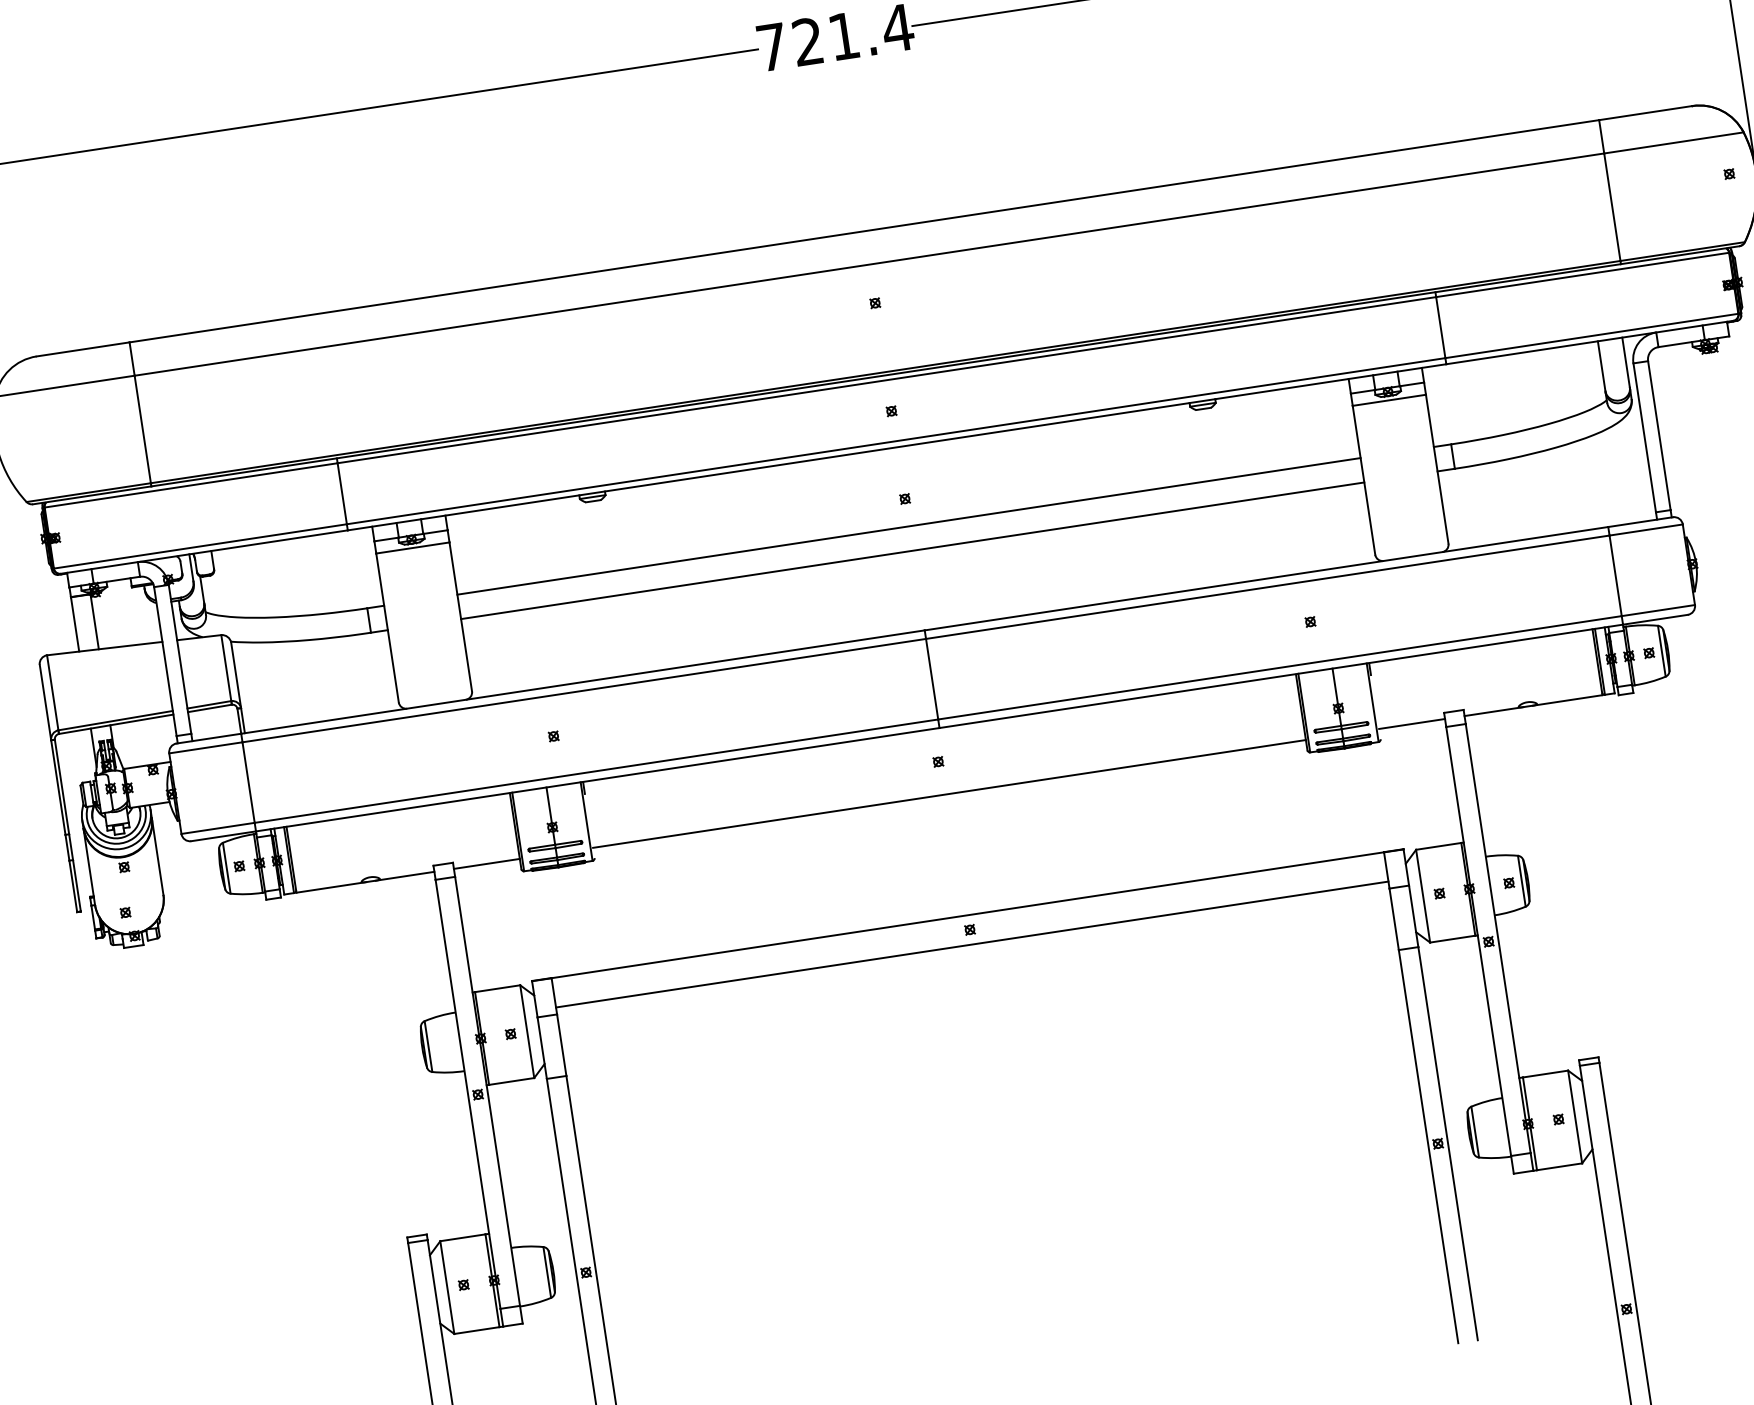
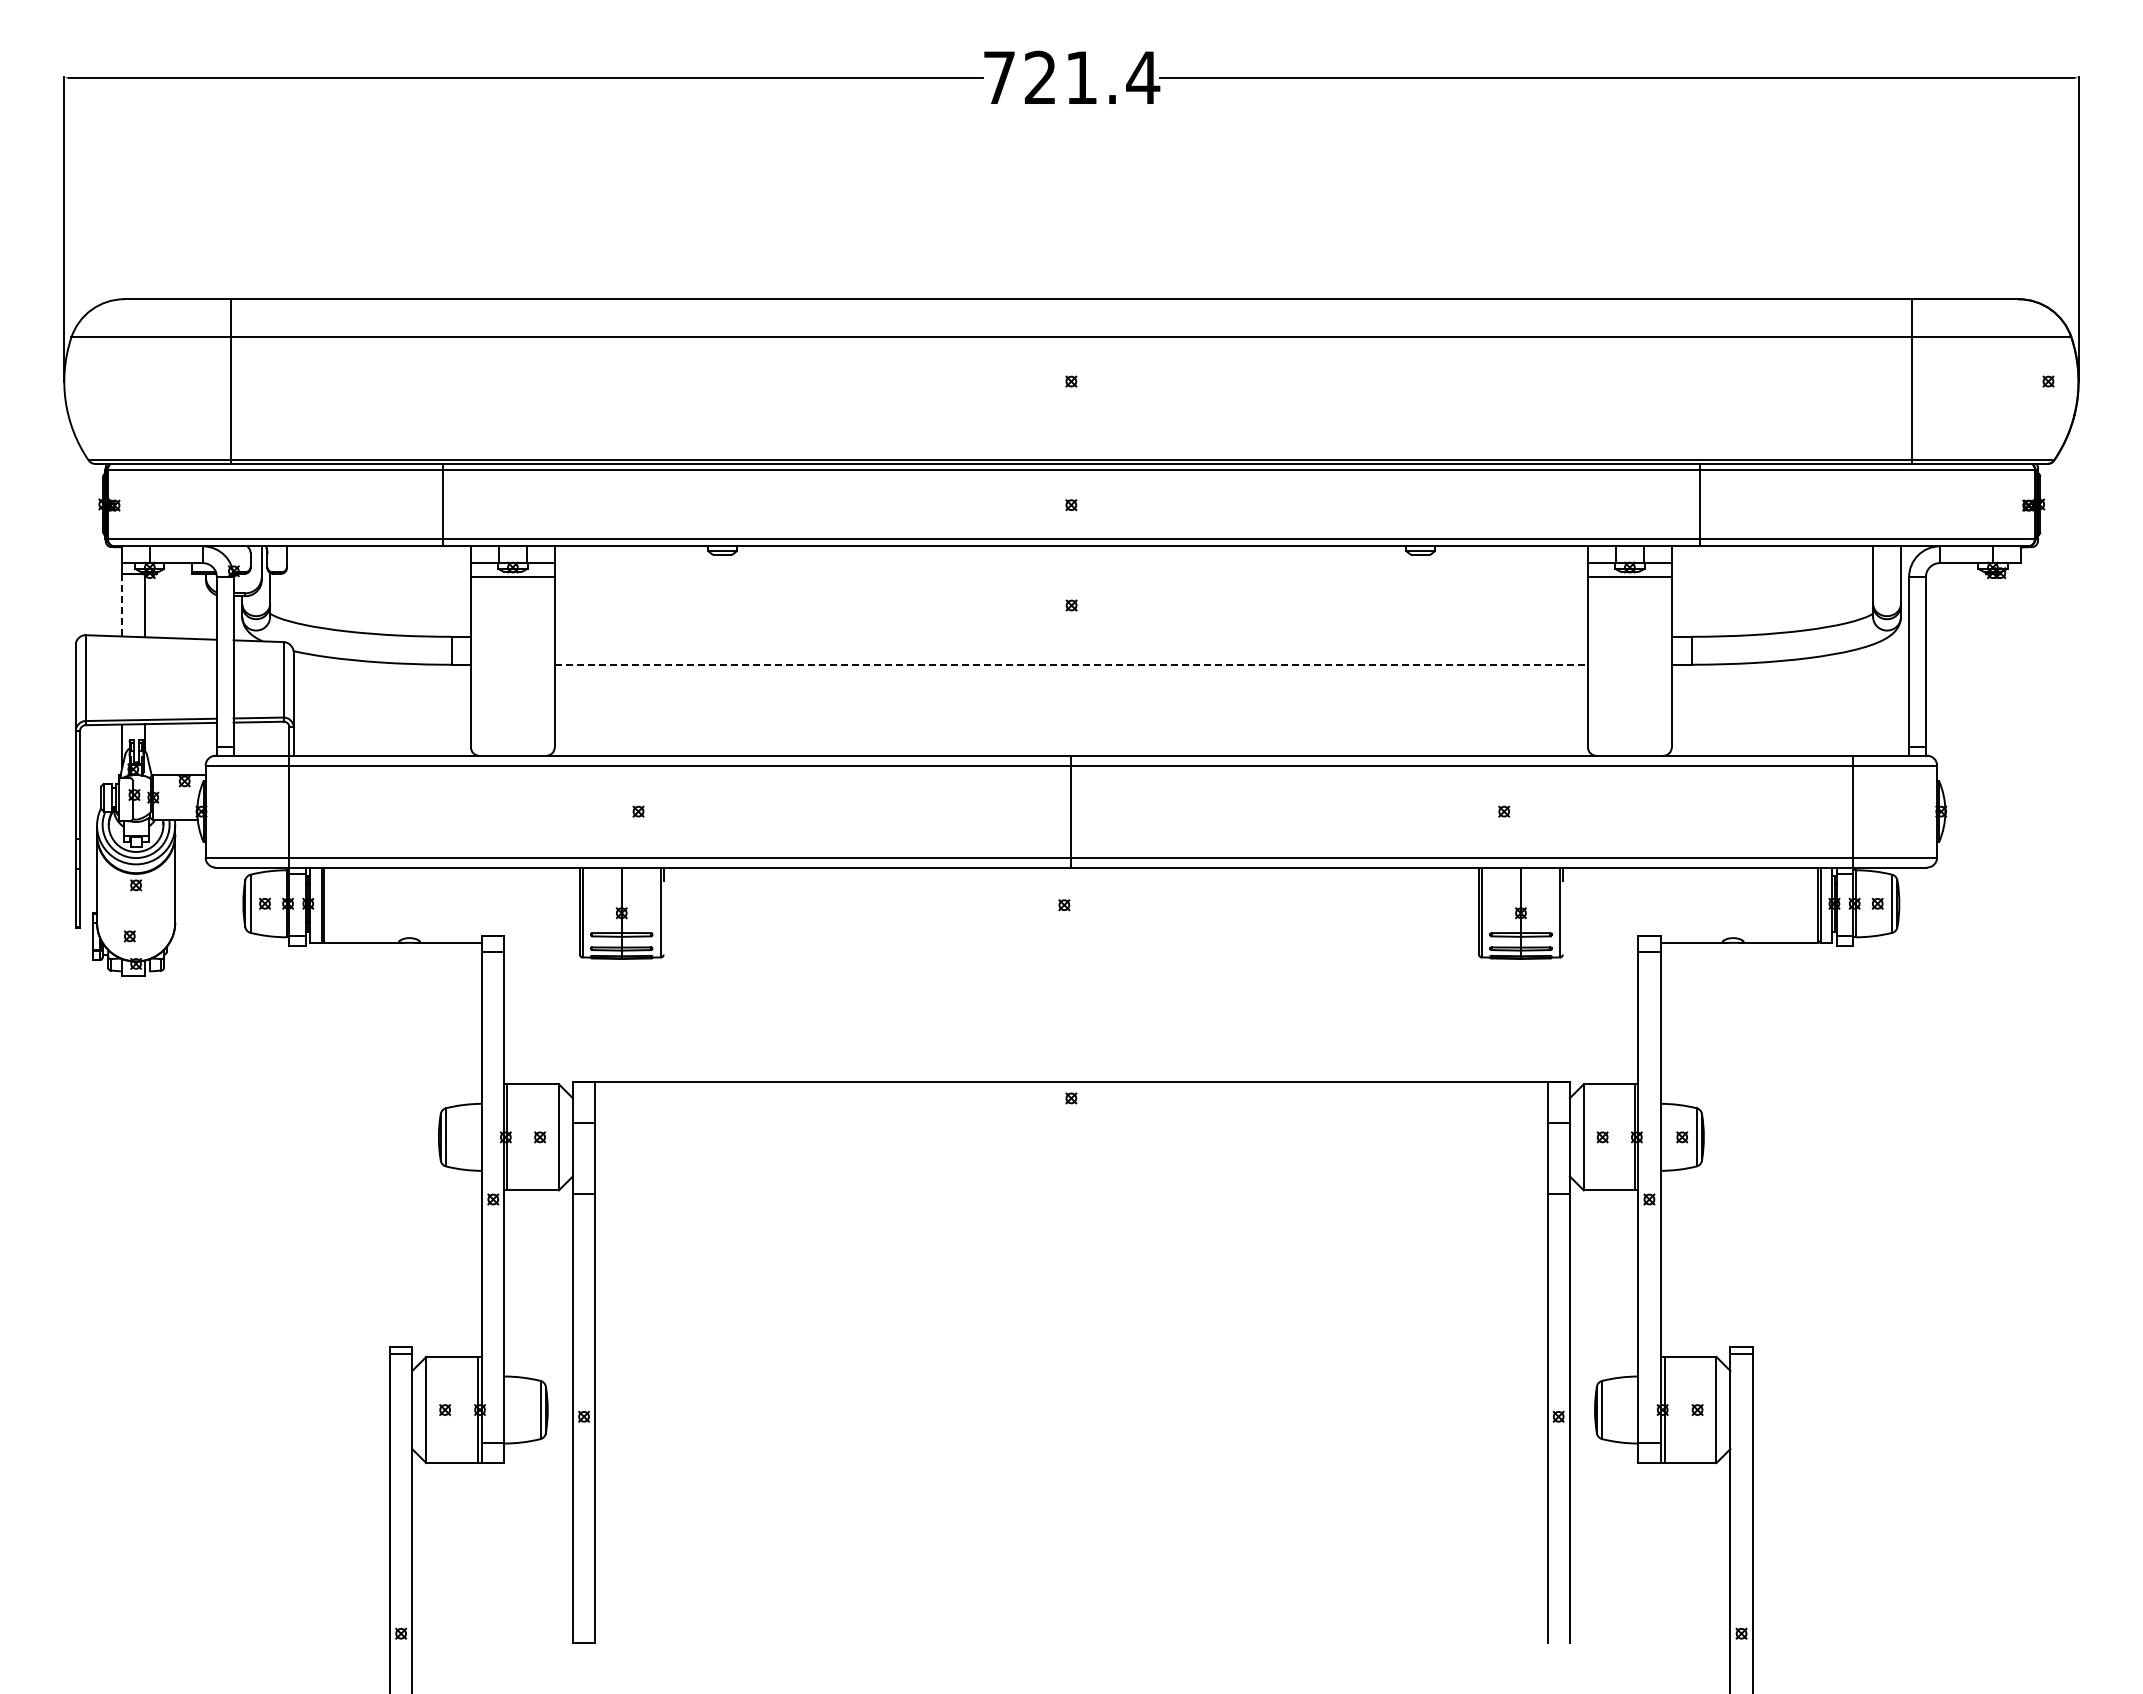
line: (908, 526) -> (1070, 636), removed
line: (912, 550) -> (1071, 664), solid -> dashed
line: (75, 624) -> (122, 605), solid -> dashed
line: (1411, 723) -> (1600, 942), removed
line: (949, 793) -> (1071, 942), removed
line: (486, 863) -> (541, 942), removed
line: (972, 944) -> (1071, 1115), removed

